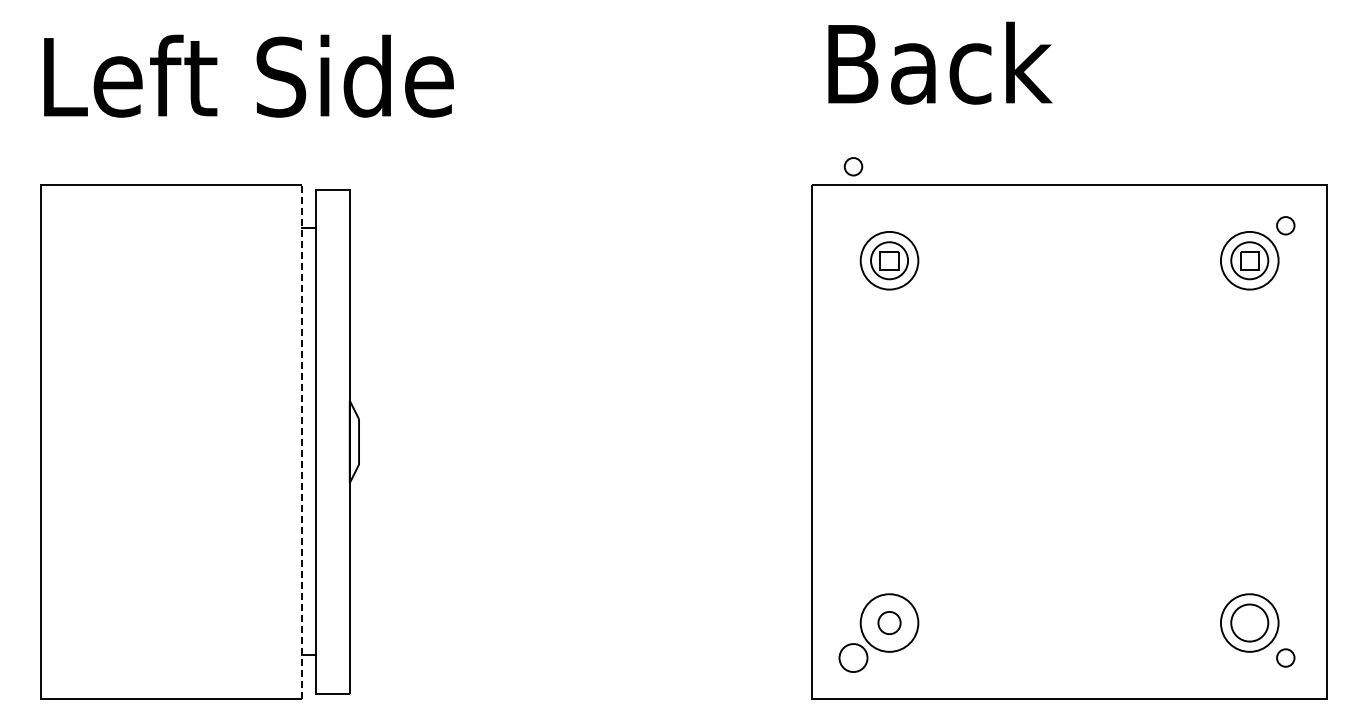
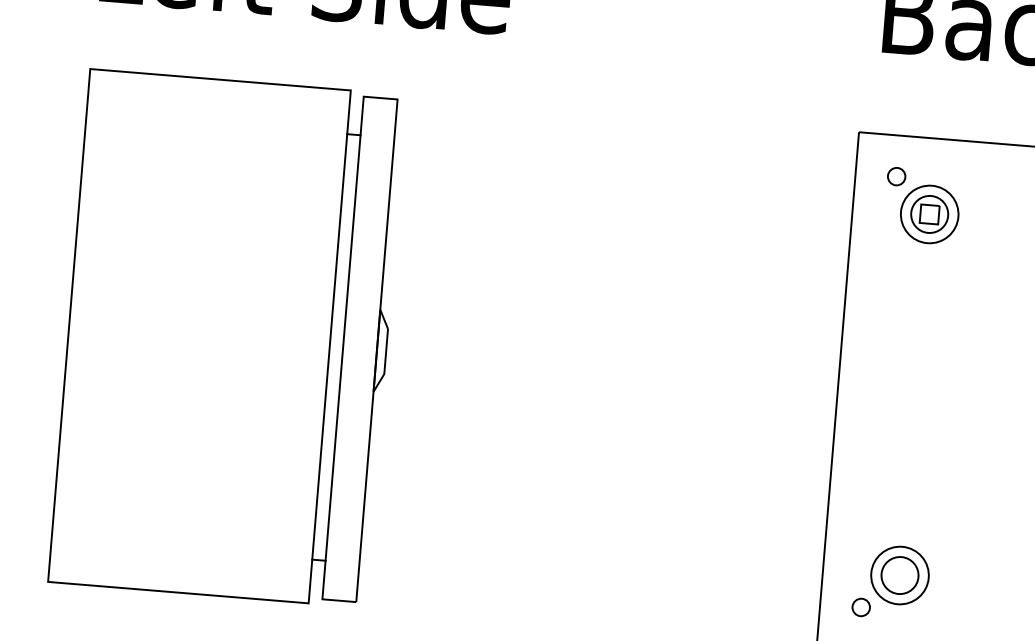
circle: (853, 166) -> (896, 176), moved
line: (302, 441) -> (329, 346), dashed -> solid
circle: (889, 622) -> (900, 574), size x1.67
circle: (853, 657) -> (861, 606), size x0.62

